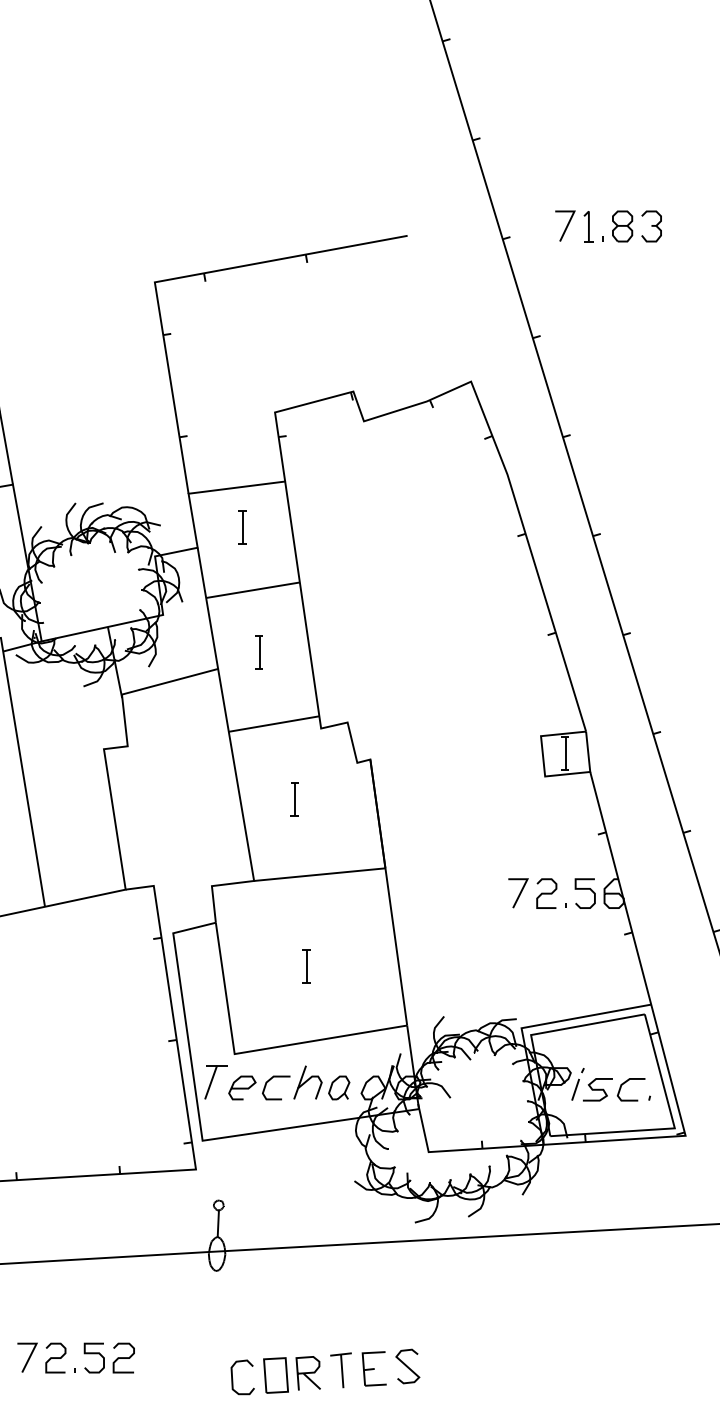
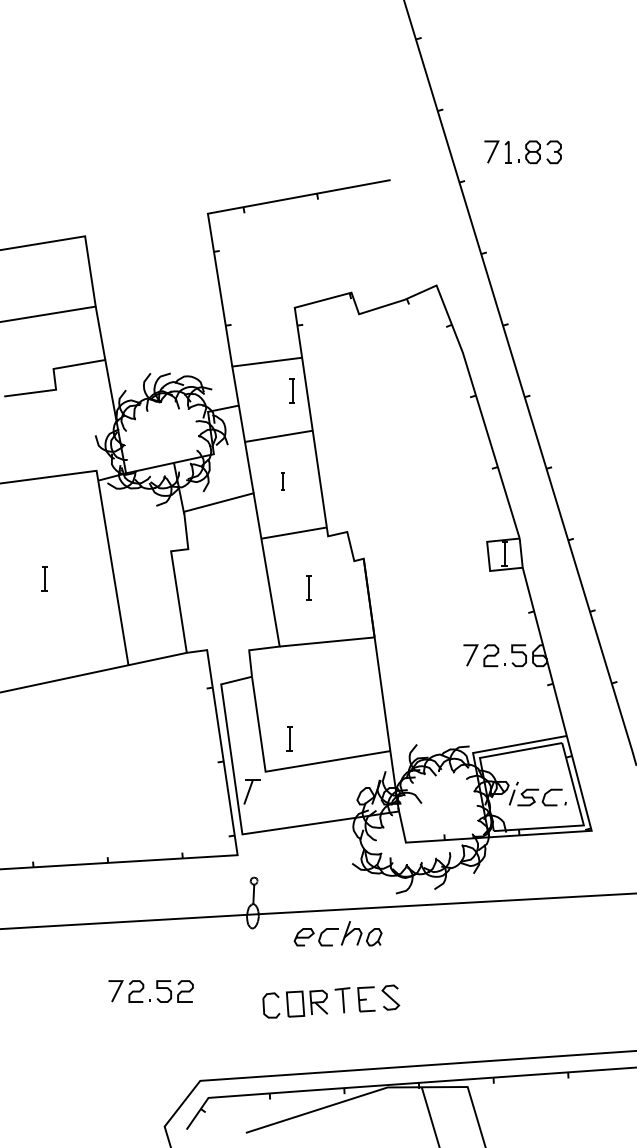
part: (607, 226) -> (522, 152), moved
part: (241, 526) -> (291, 390), moved
part: (258, 652) -> (282, 481), size x0.7
part: (306, 965) -> (289, 738), moved
part: (288, 1082) -> (337, 933), moved

